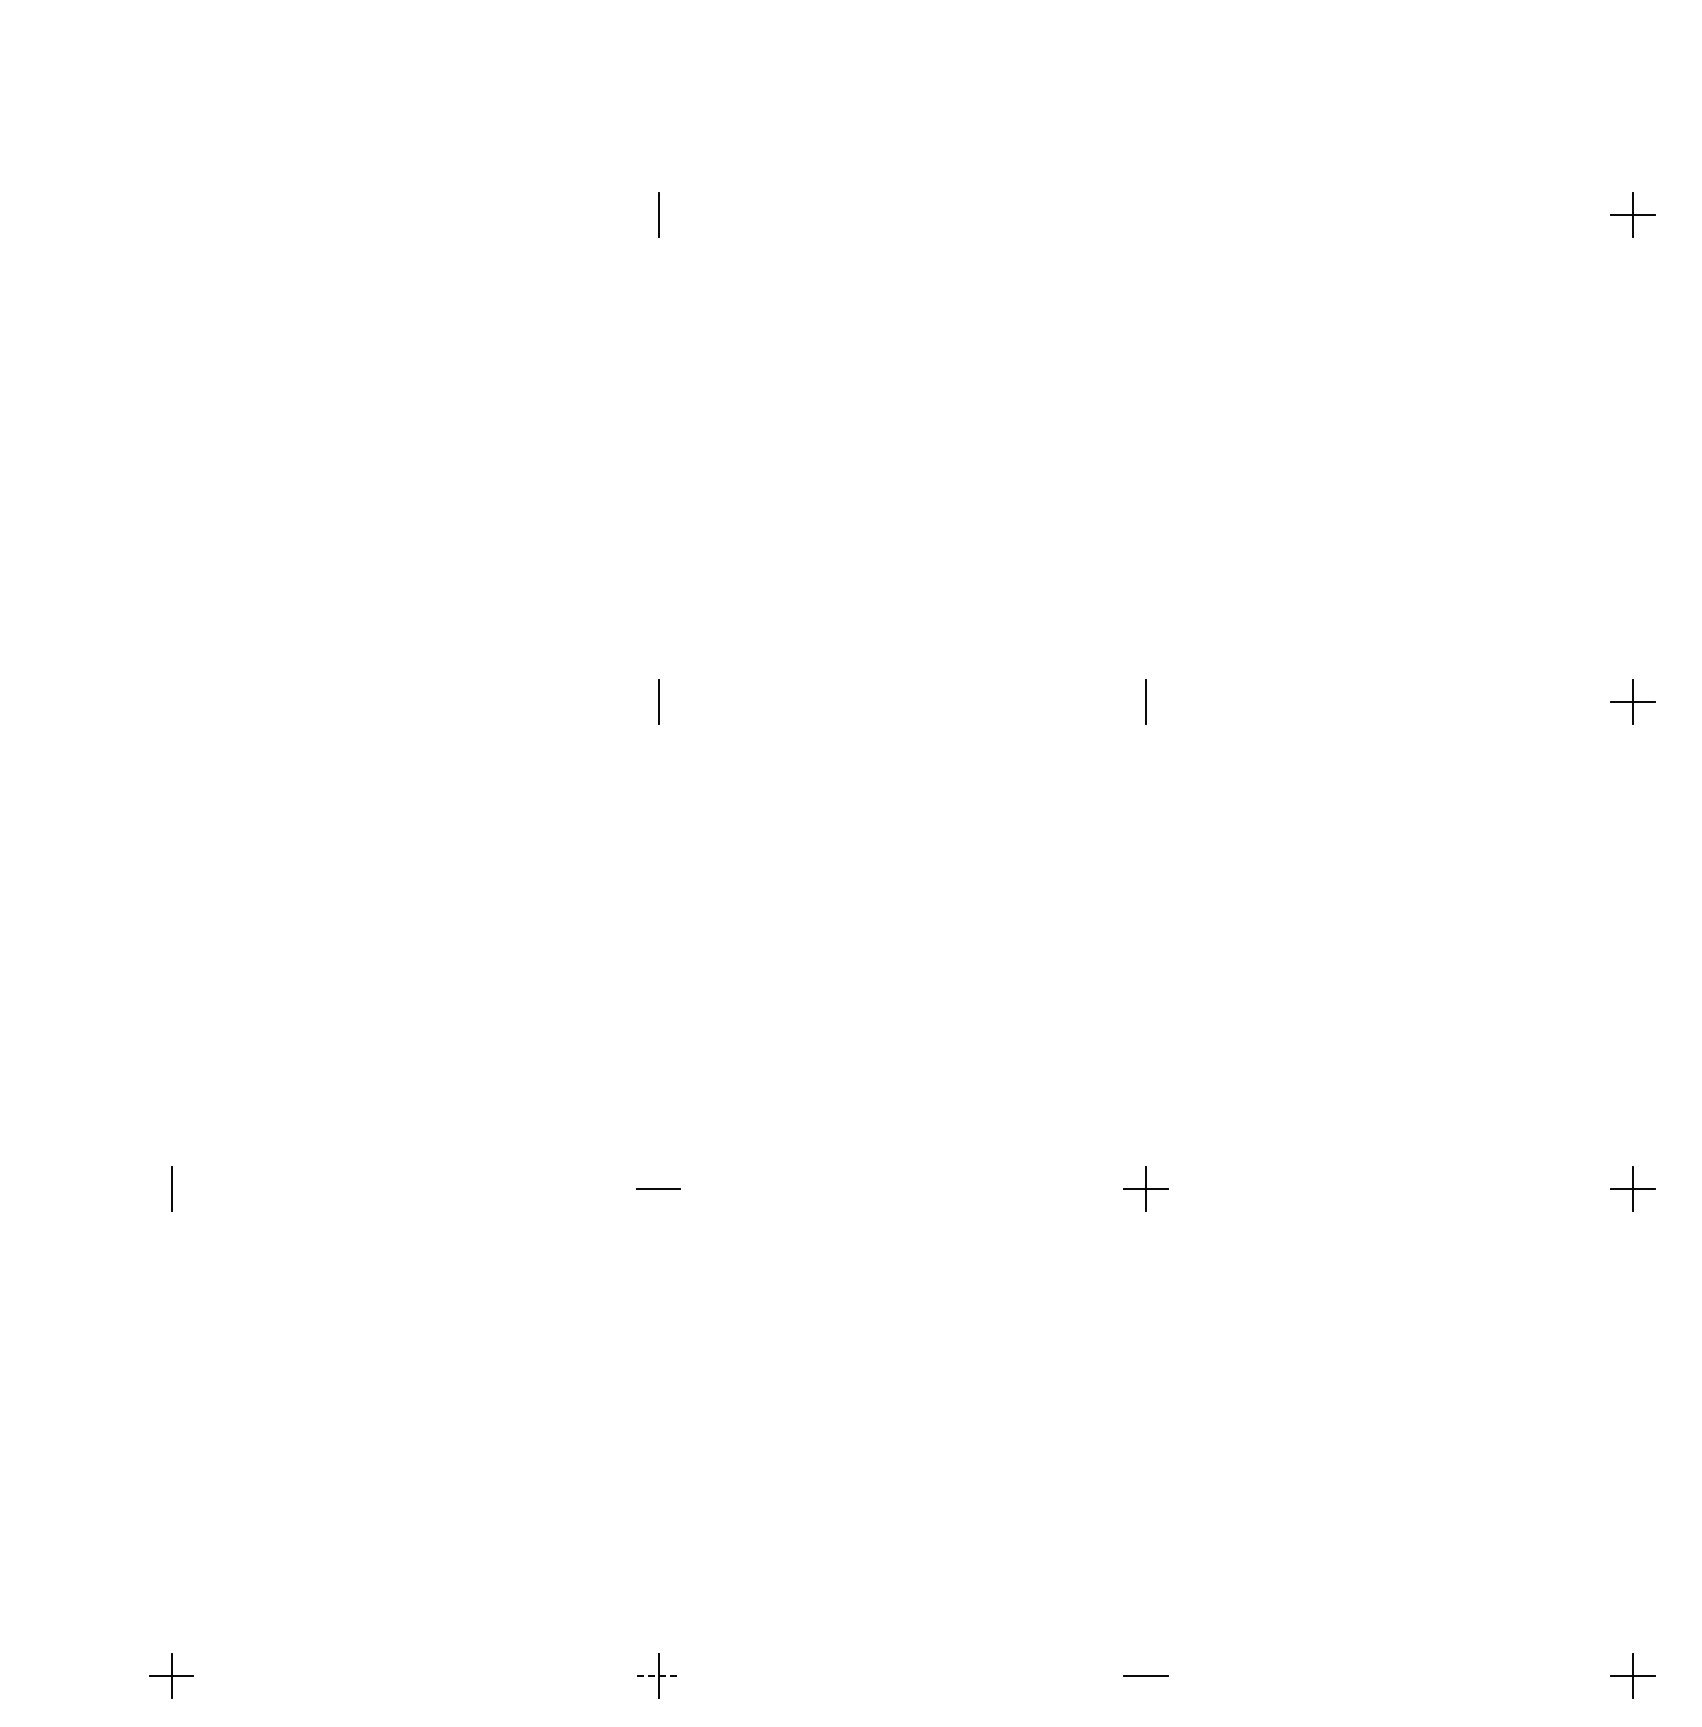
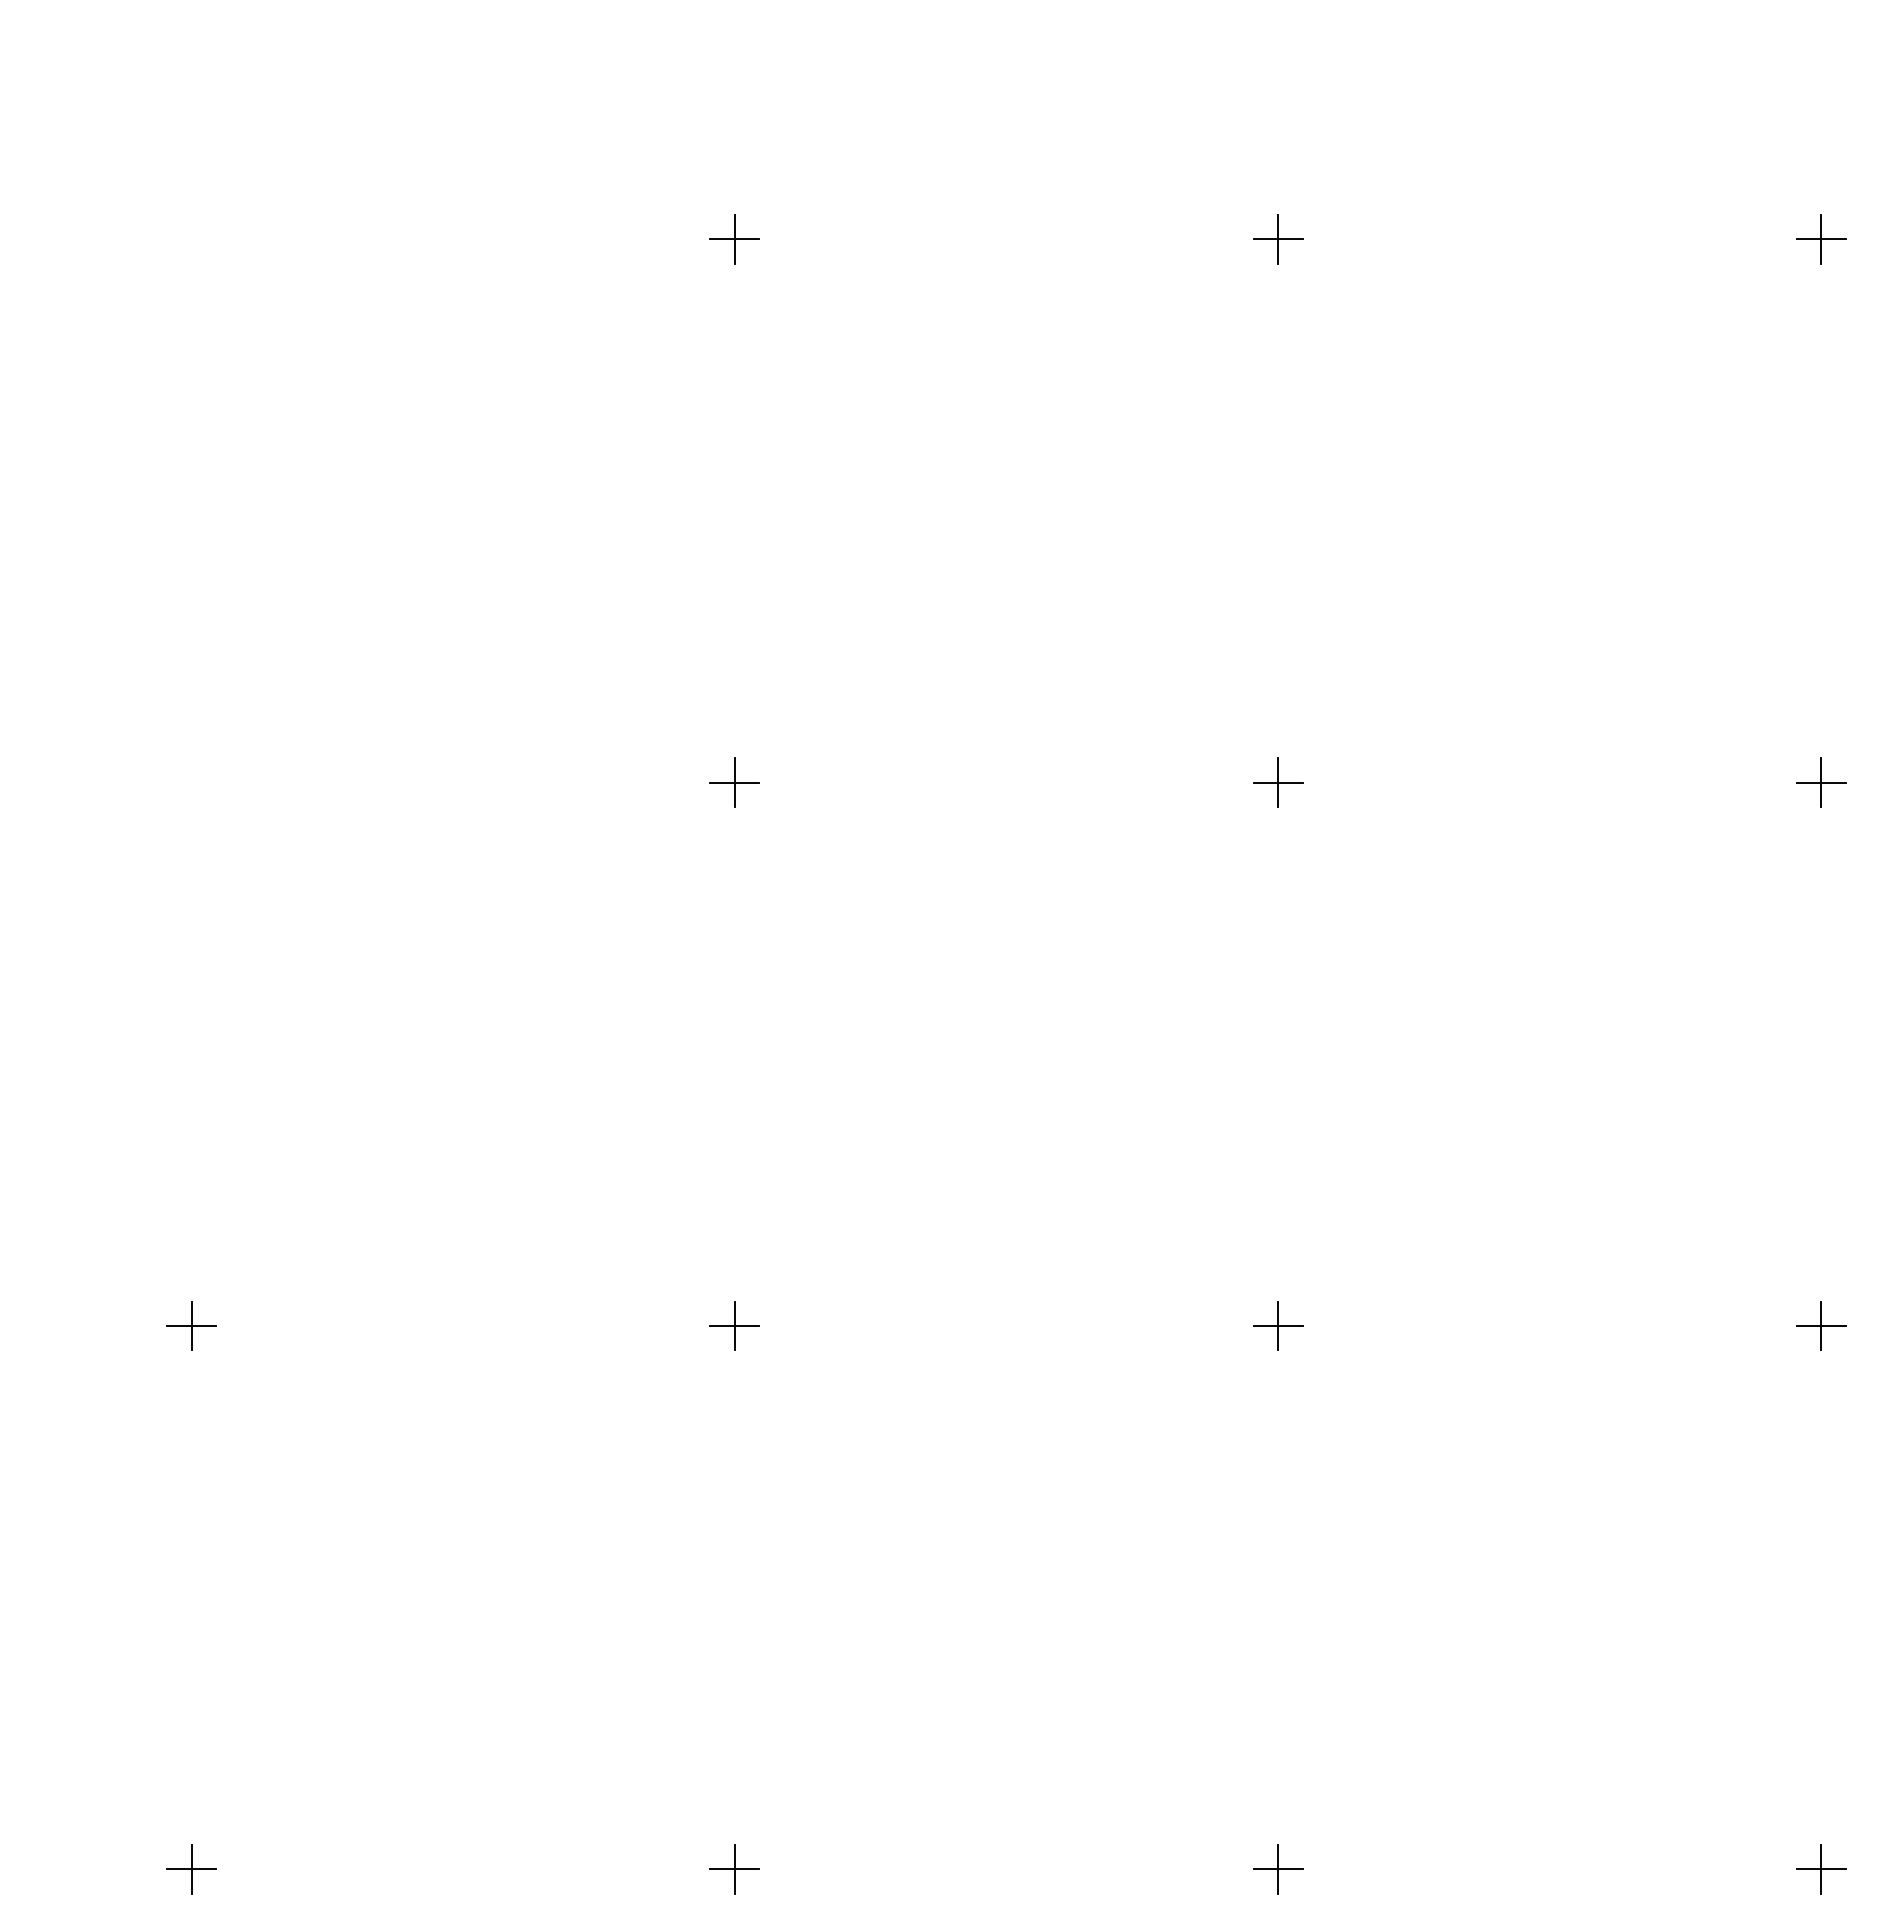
line: (658, 214) -> (734, 239), added
part: (1145, 214) -> (1278, 239), added
line: (658, 701) -> (734, 782), added
line: (1145, 701) -> (1278, 782), added
line: (171, 1188) -> (191, 1325), added
line: (658, 1188) -> (734, 1325), added
line: (658, 1675) -> (734, 1868), dashed -> solid
line: (1145, 1675) -> (1278, 1868), added

